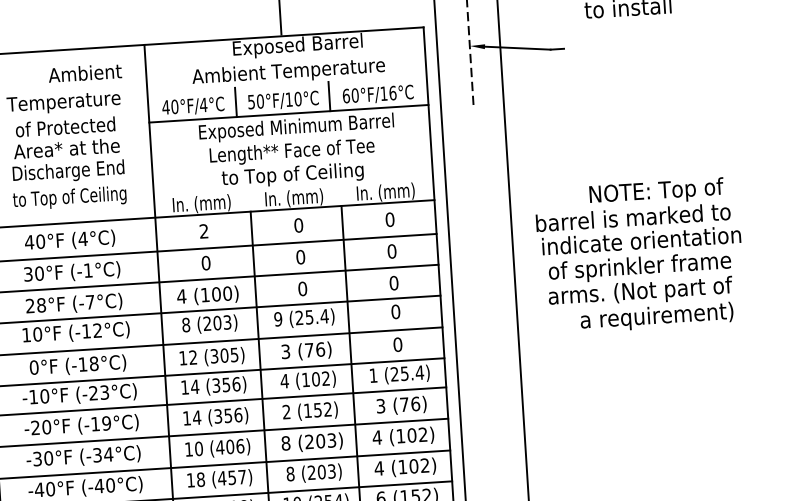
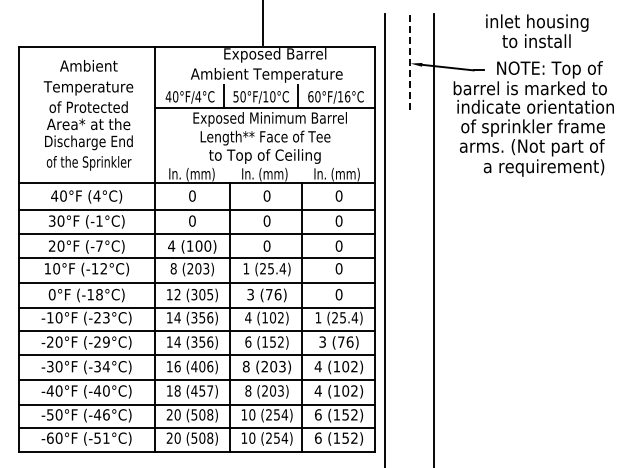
text: (84, 72) -> (88, 65), moved
text: (69, 198) -> (88, 163), to Top of Ceiling -> of the Sprinkler
text: (204, 230) -> (192, 195), 2 -> 0
text: (639, 255) -> (533, 118), moved
text: (40, 304) -> (60, 245), 28°F -> 20°F
text: (278, 318) -> (246, 268), 9 -> 1
text: (286, 411) -> (248, 341), 2 -> 6
text: (95, 423) -> (97, 341), (-19°C) -> (-29°C)
text: (198, 448) -> (177, 366), 10 -> 16

